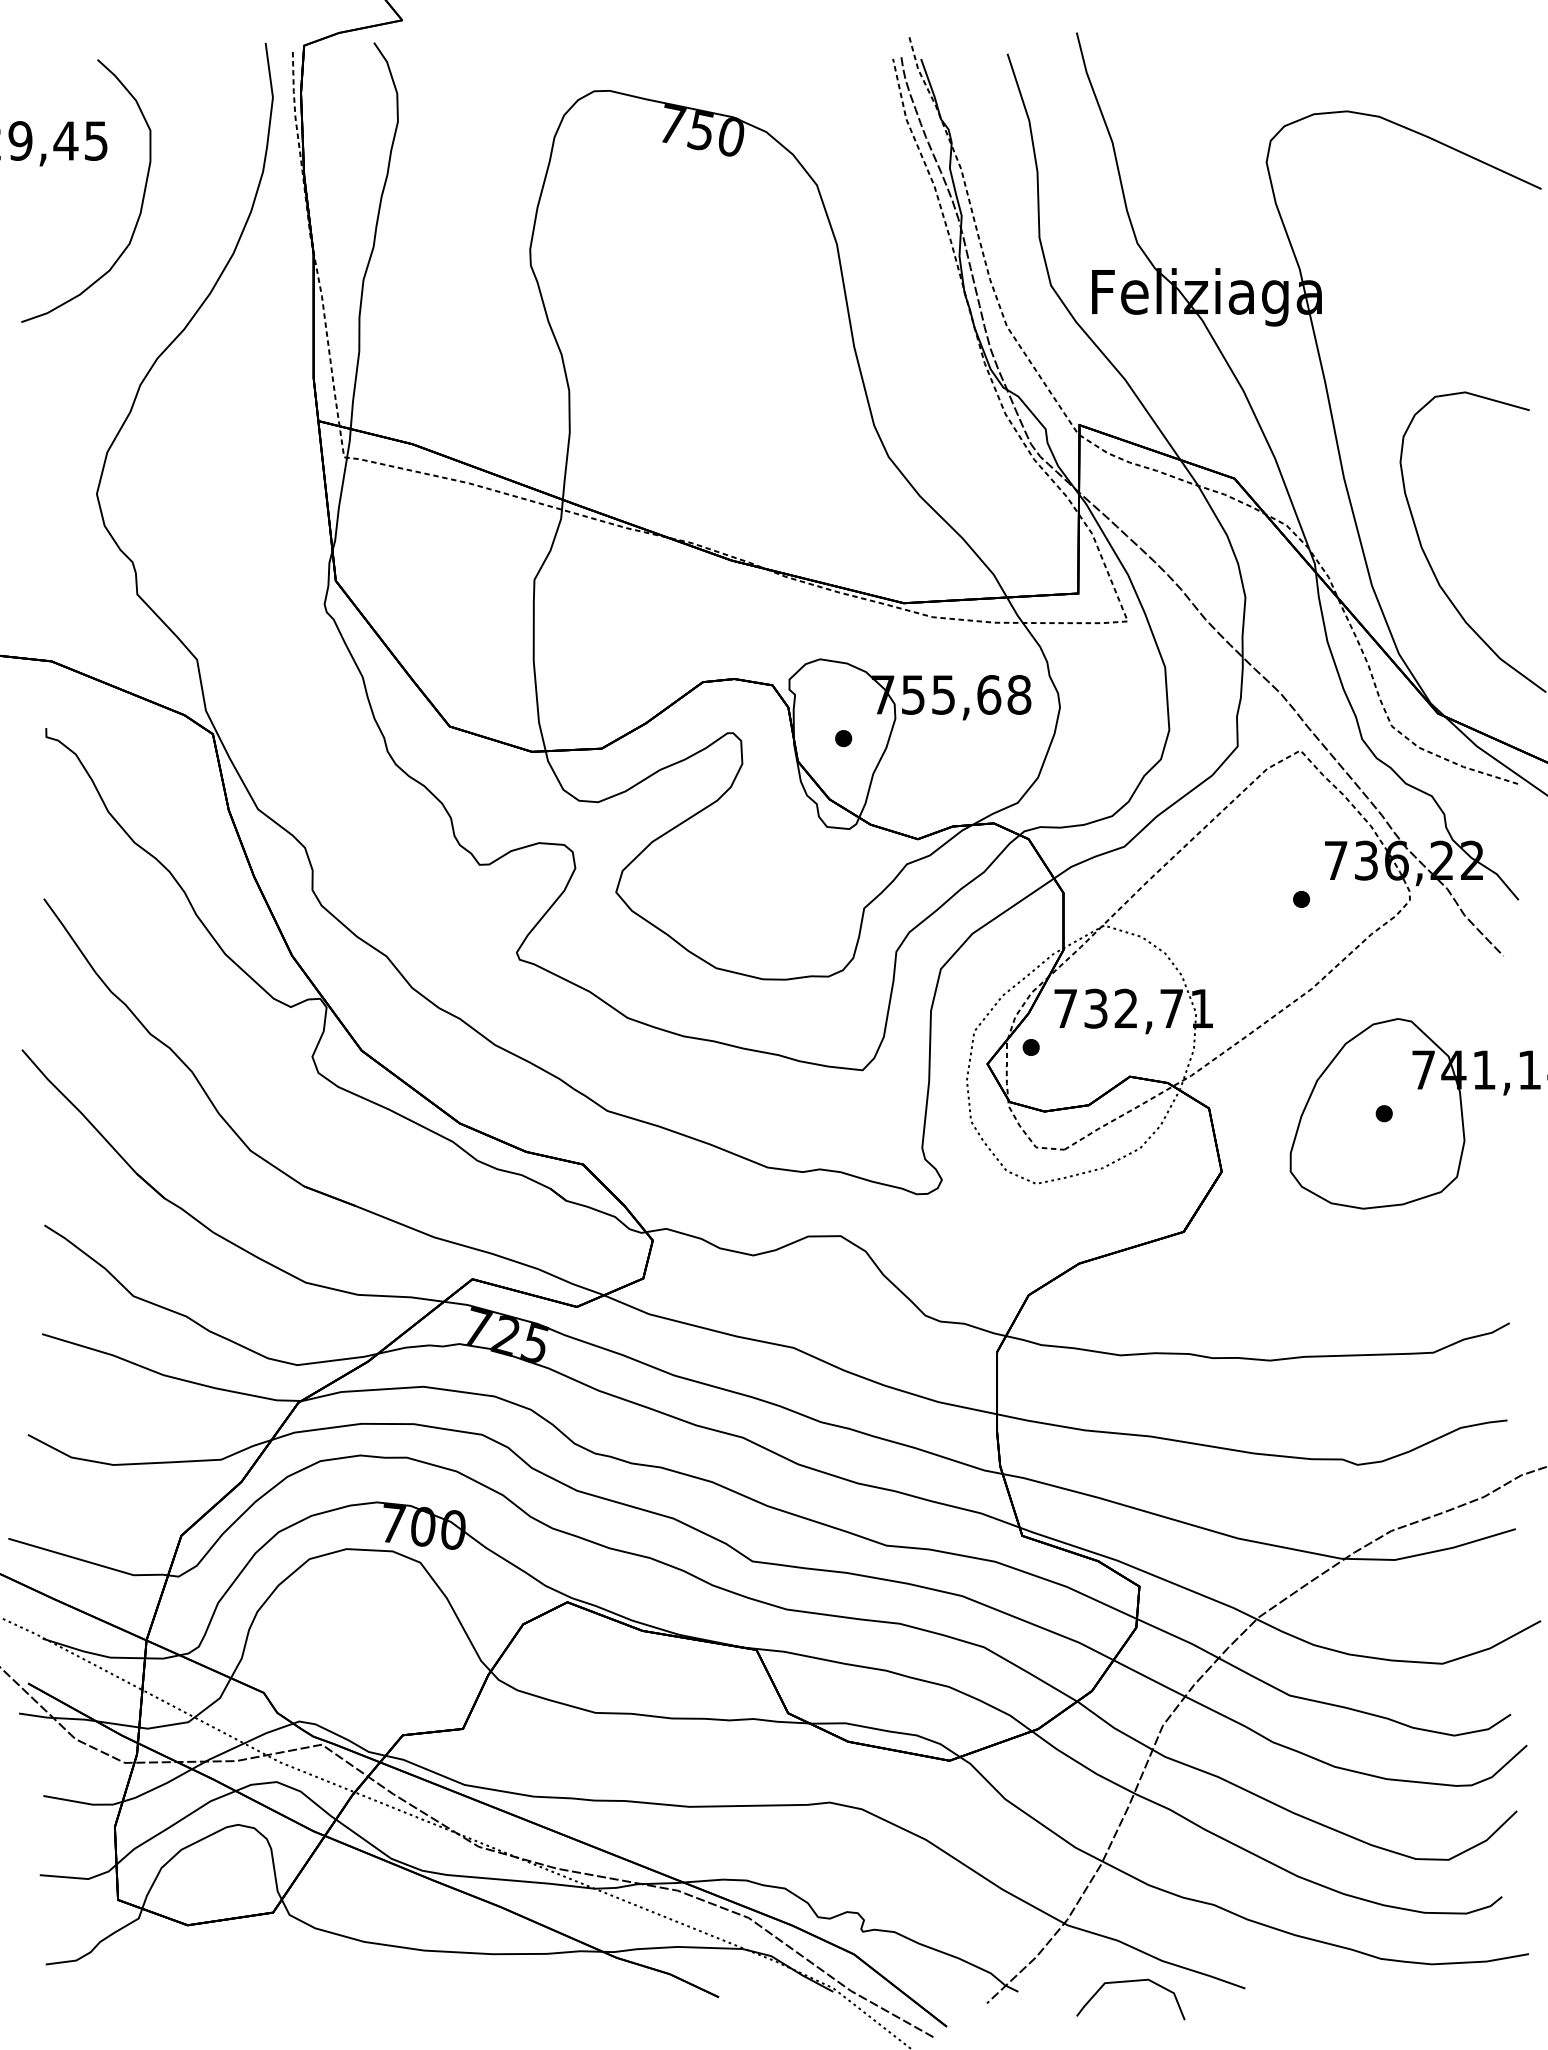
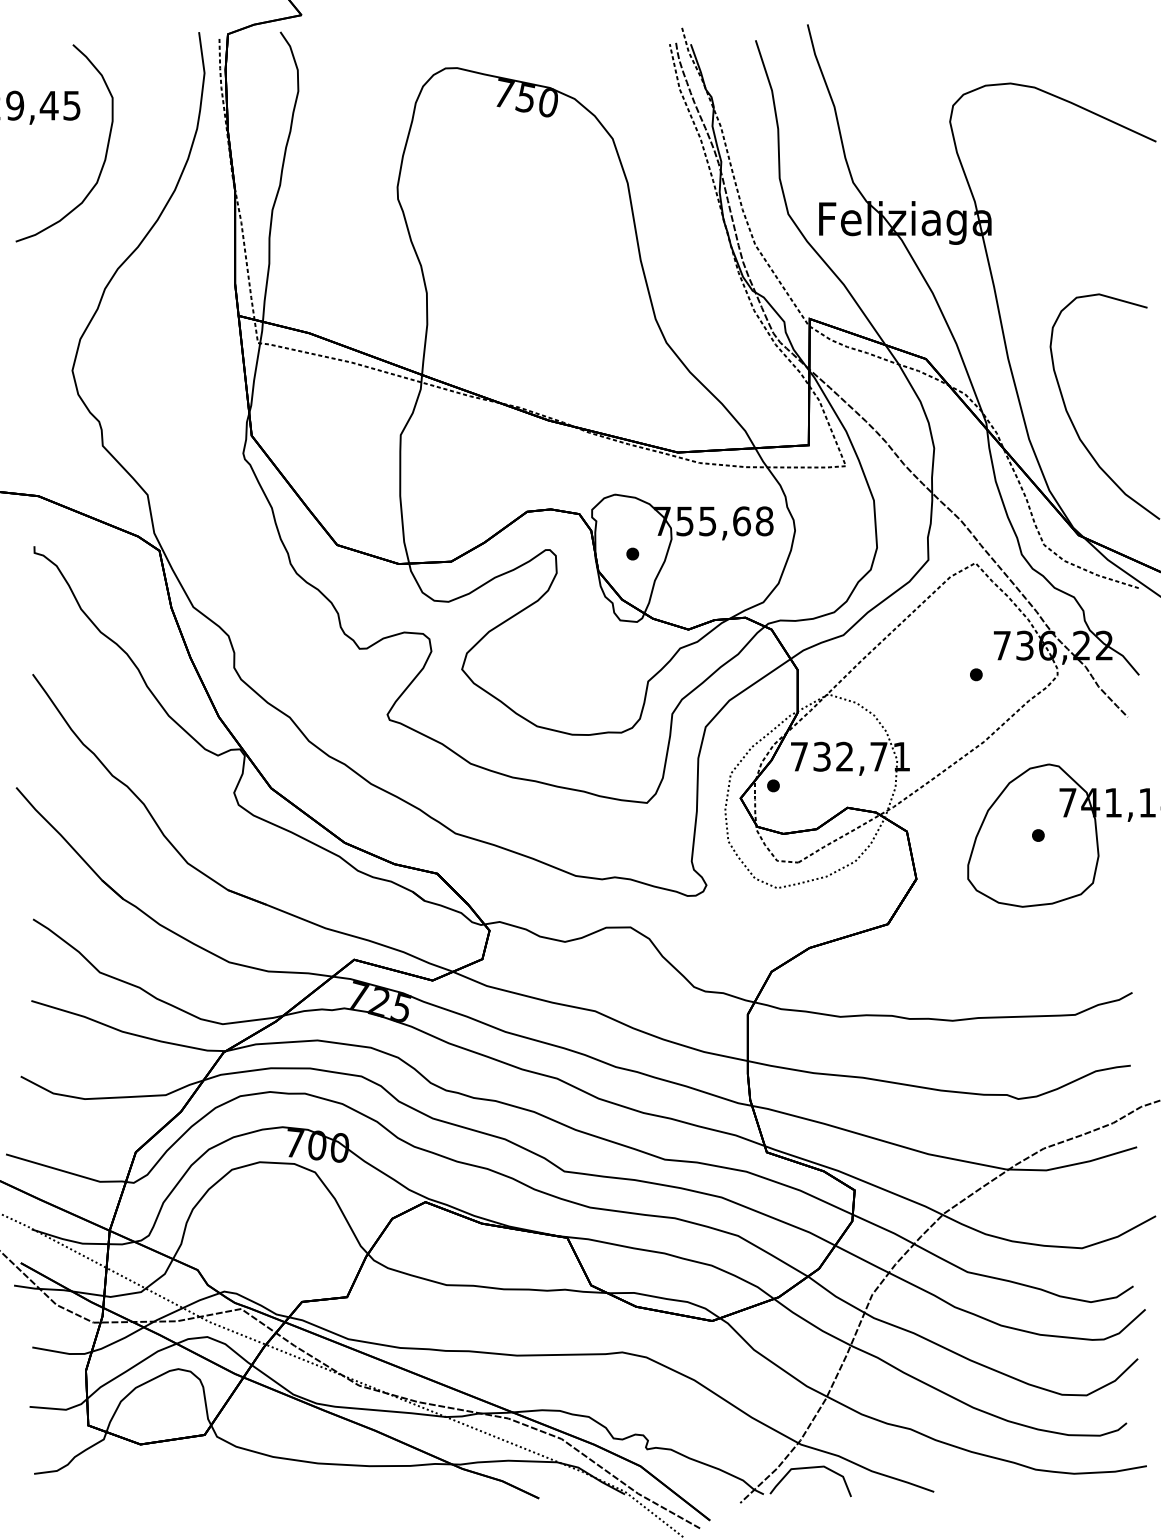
curve: (1129, 1982) -> (809, 1468), moved

